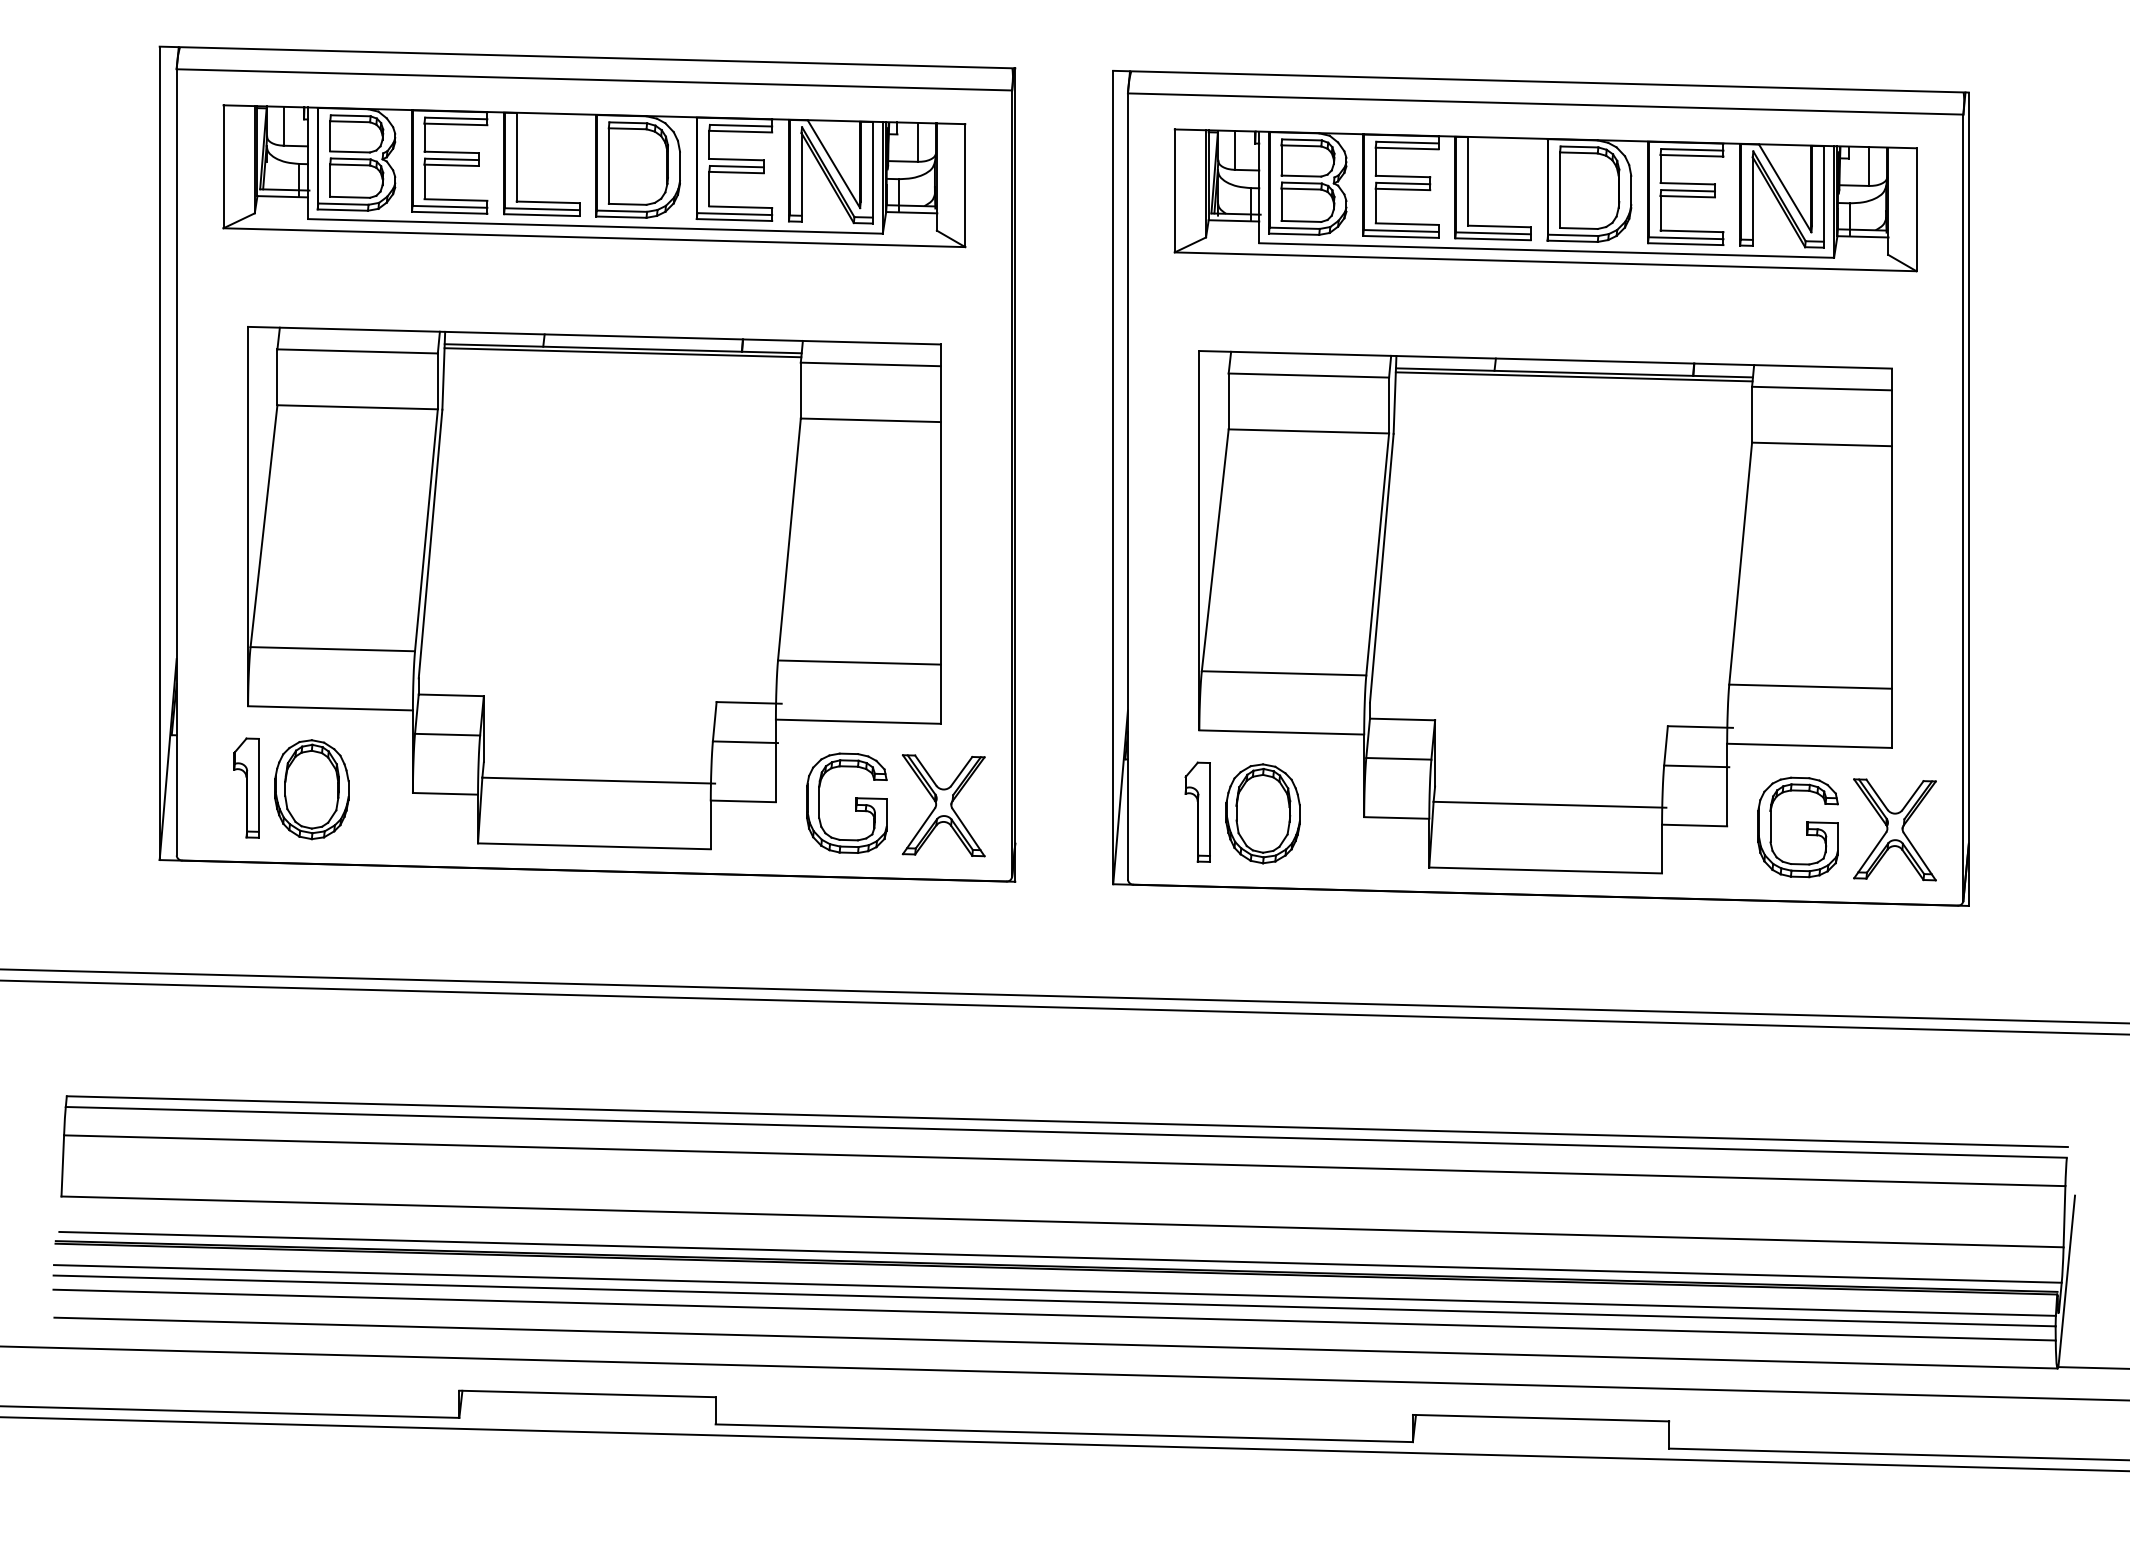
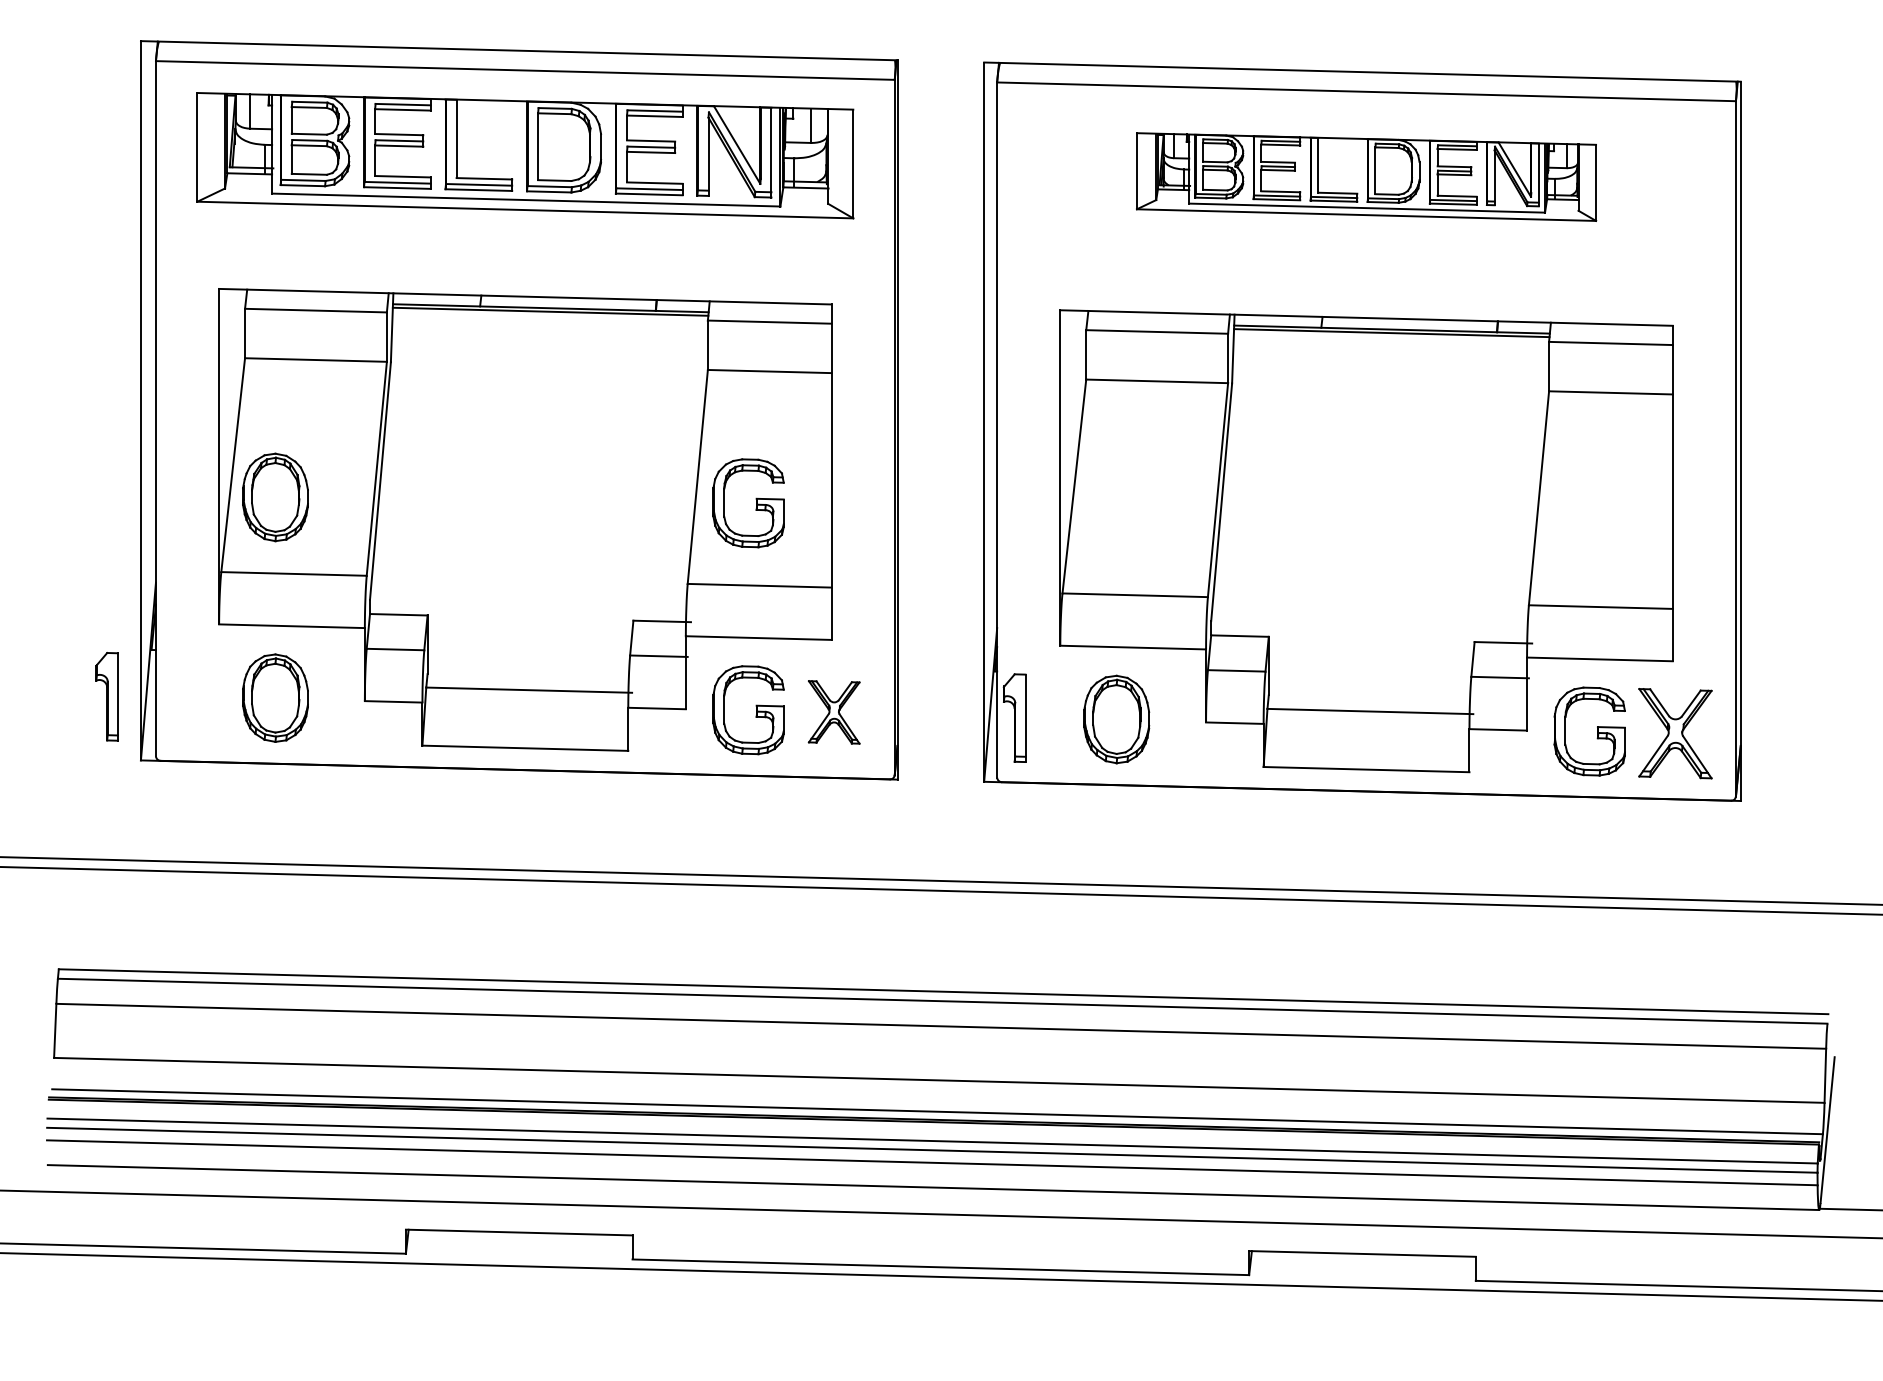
part: (1545, 200) -> (1366, 177), size x0.7
part: (311, 562) -> (275, 497), added
part: (855, 568) -> (756, 502), added
part: (246, 787) -> (107, 696), moved
part: (943, 805) -> (834, 712), size x0.7
part: (1197, 811) -> (1014, 717), moved

